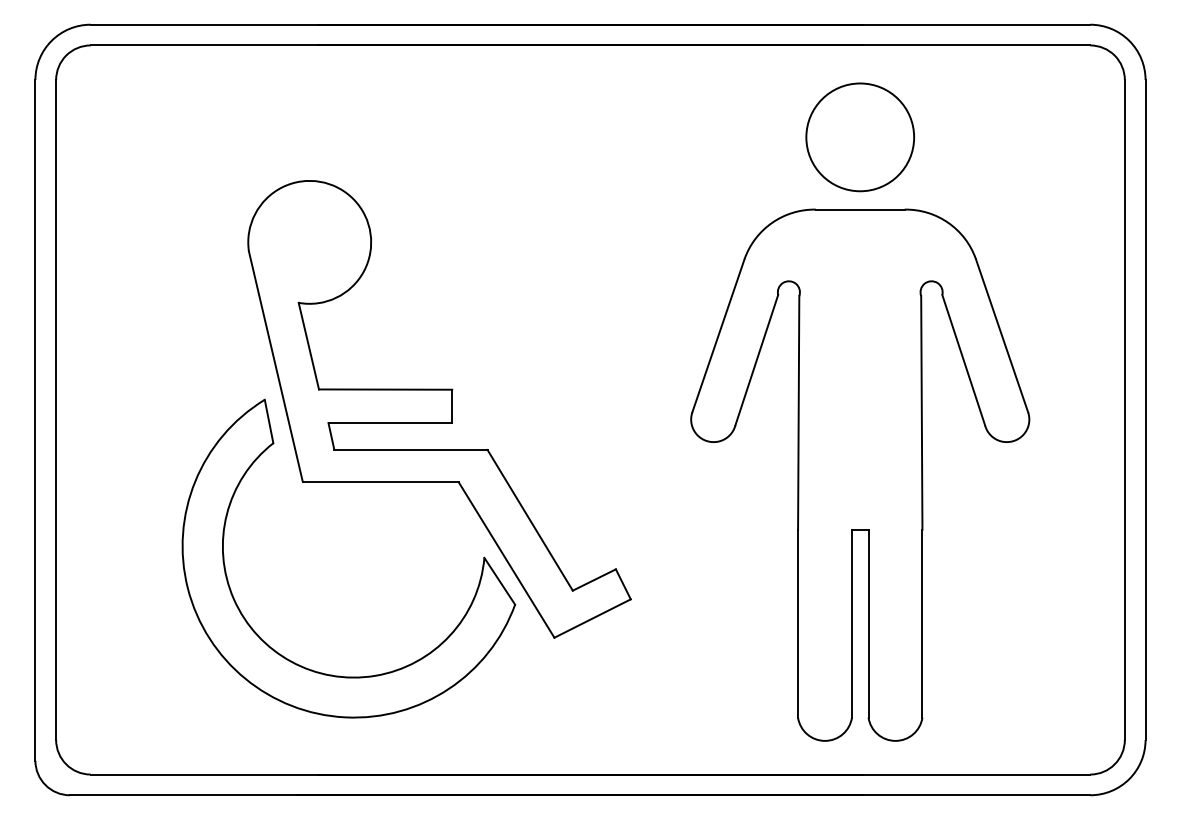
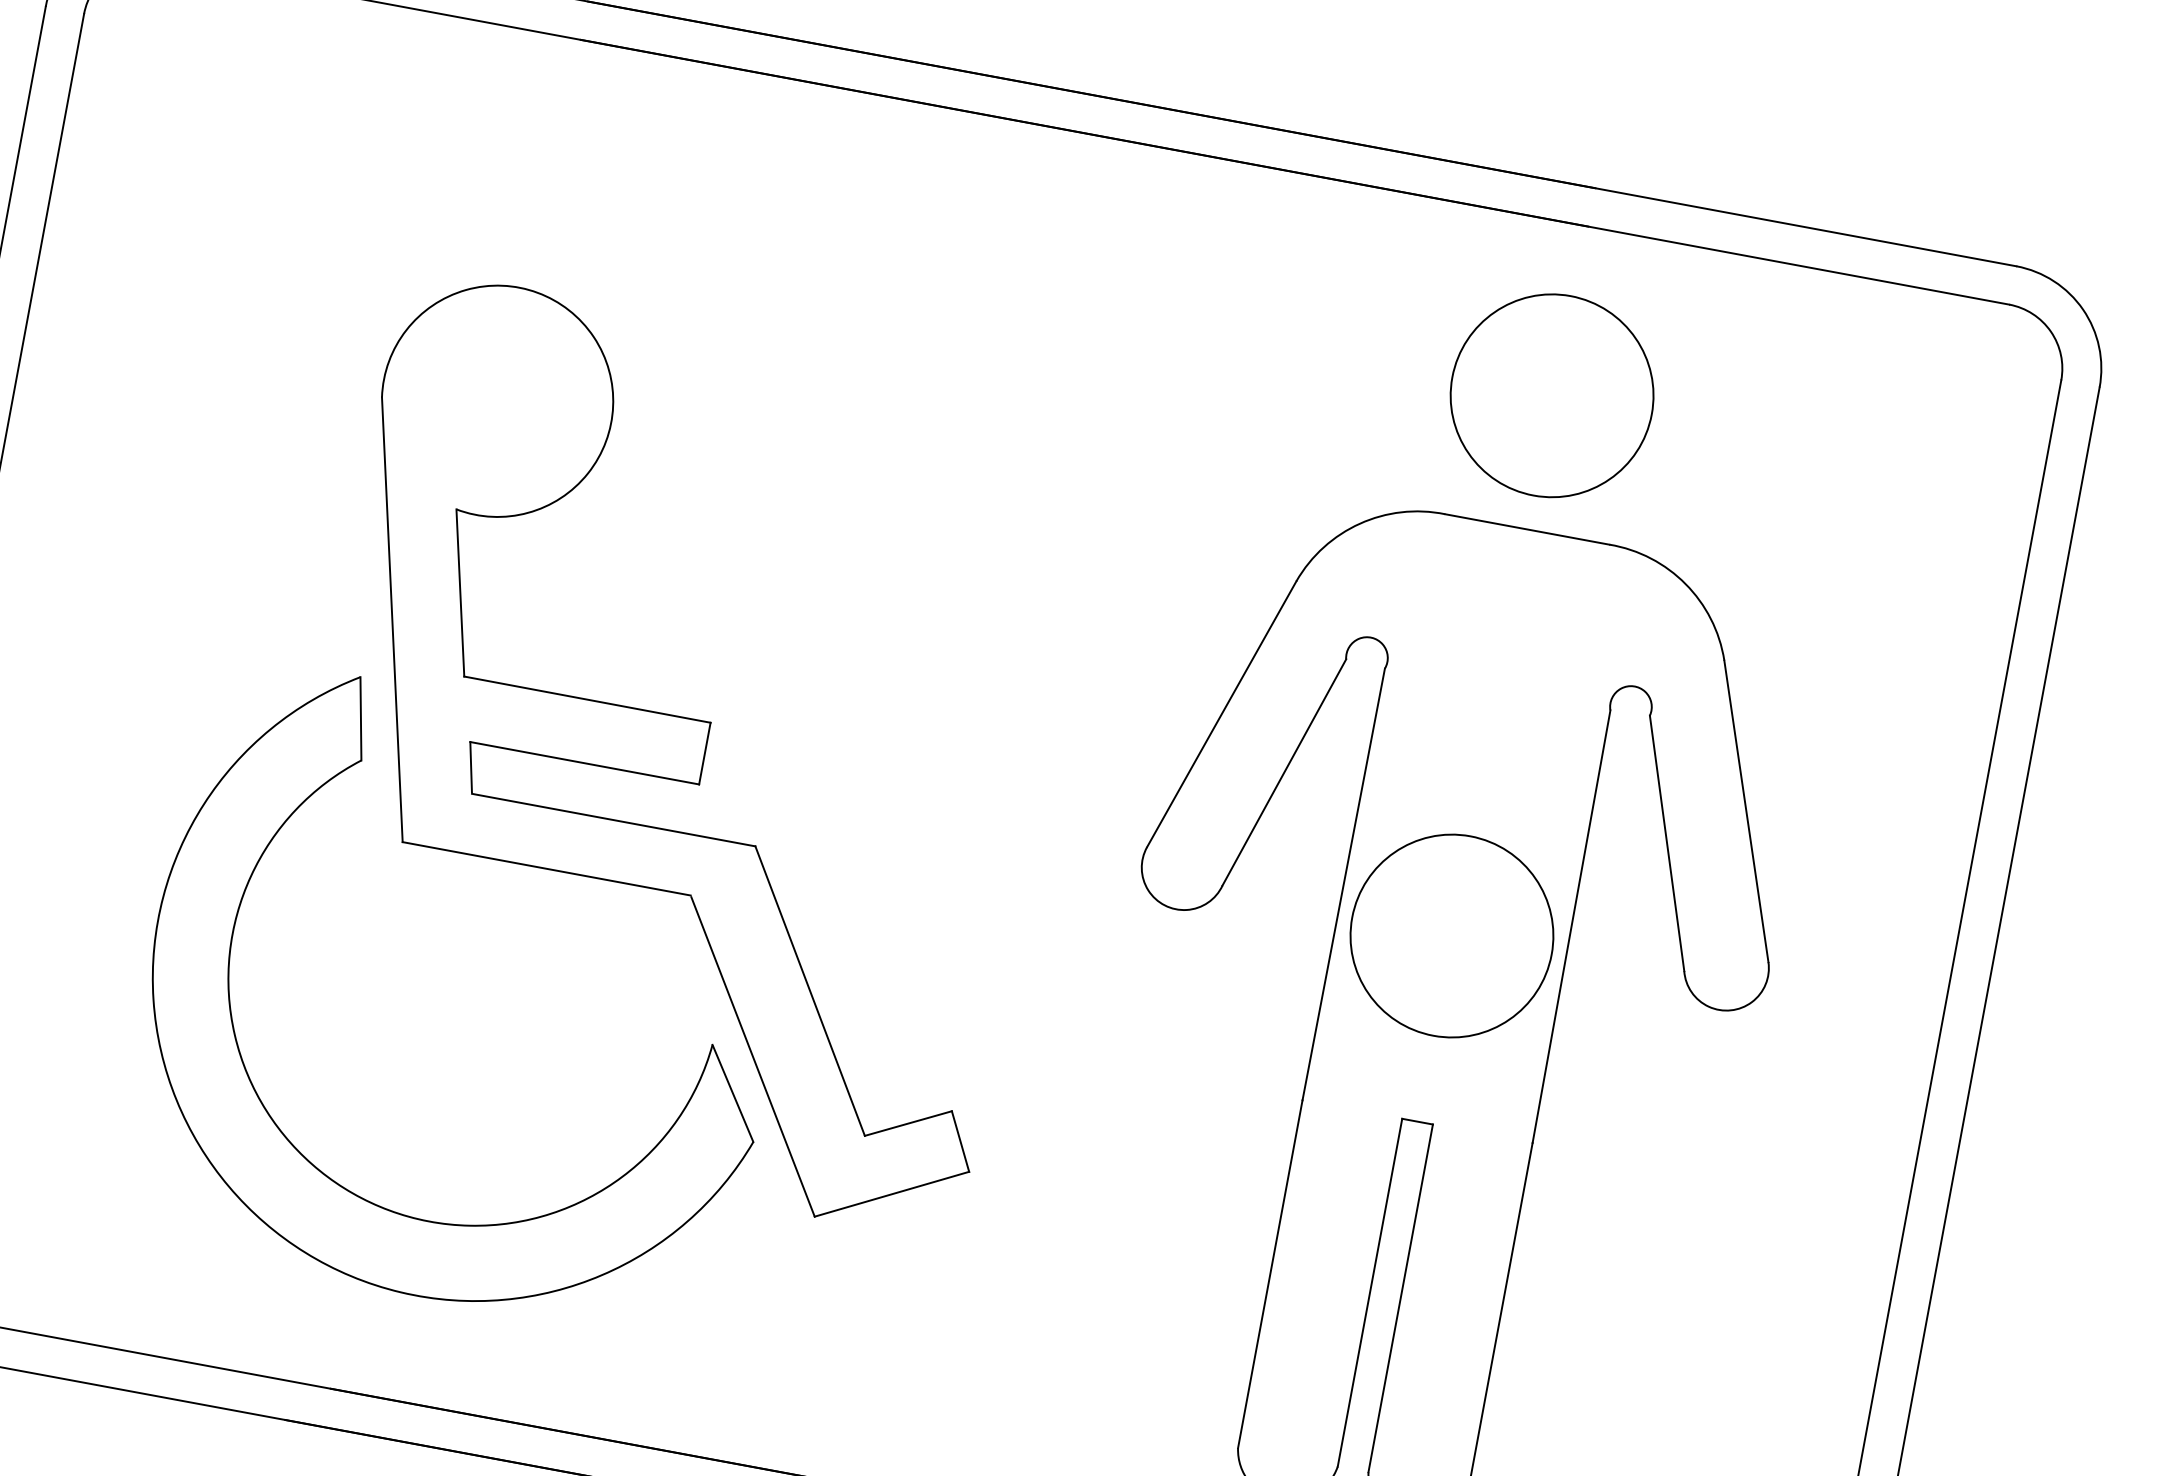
circle: (859, 429) -> (1450, 936), added

